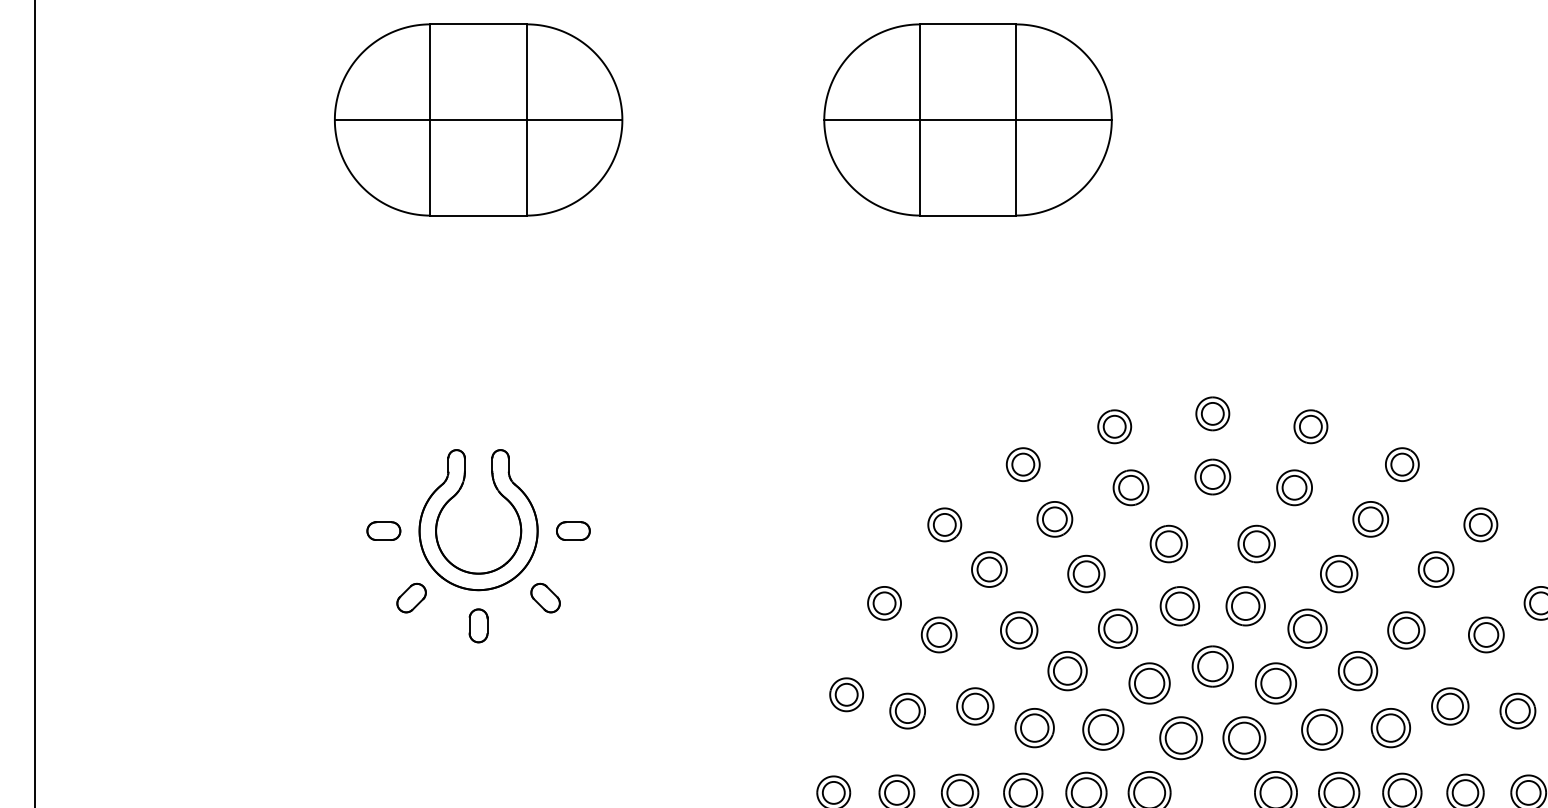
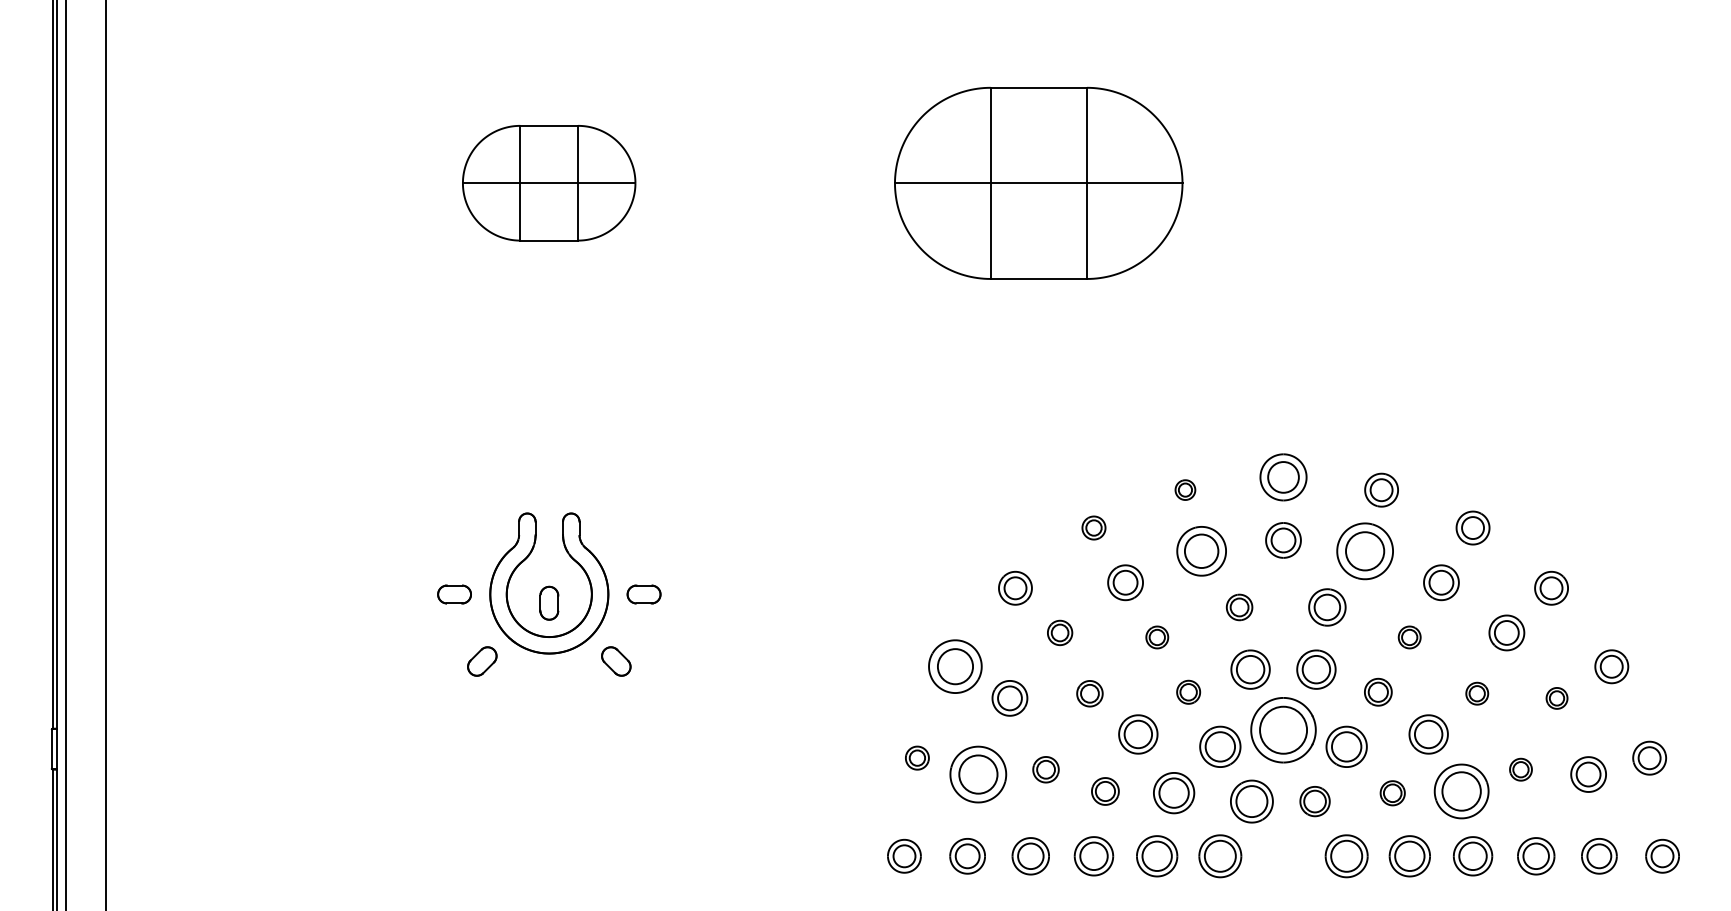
part: (477, 119) -> (548, 182), size x0.6
part: (1212, 413) -> (1283, 476), size x1.4
part: (1114, 426) -> (1185, 489), size x0.6
part: (1022, 464) -> (1093, 527), size x0.7
part: (1130, 487) -> (1201, 550), size x1.4
part: (1294, 487) -> (1365, 550), size x1.6
part: (1168, 544) -> (1239, 607), size x0.7
part: (988, 569) -> (1059, 632), size x0.7
part: (1086, 574) -> (1157, 637), size x0.6
part: (1338, 574) -> (1409, 637), size x0.6
part: (883, 603) -> (954, 666), size x1.6
part: (478, 625) -> (549, 602), moved
part: (1117, 629) -> (1188, 692), size x0.6
part: (1307, 629) -> (1378, 692), size x0.7
part: (1018, 630) -> (1089, 693), size x0.7
part: (1406, 630) -> (1477, 693), size x0.6
part: (1485, 635) -> (1556, 698), size x0.6
part: (1212, 666) -> (1283, 729), size x1.6
part: (846, 694) -> (917, 757), size x0.7
part: (974, 706) -> (1045, 769), size x0.7
part: (1449, 706) -> (1520, 769), size x0.6
part: (907, 711) -> (978, 774), size x1.6
part: (1034, 728) -> (1105, 791), size x0.7
part: (1390, 728) -> (1461, 791), size x1.4
part: (1321, 730) -> (1392, 793), size x0.6
part: (1243, 738) -> (1314, 801), size x0.7

